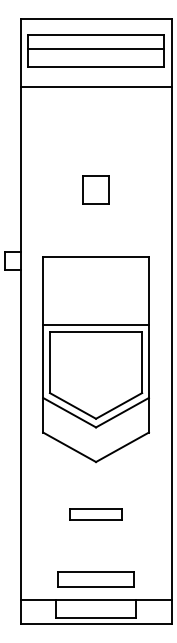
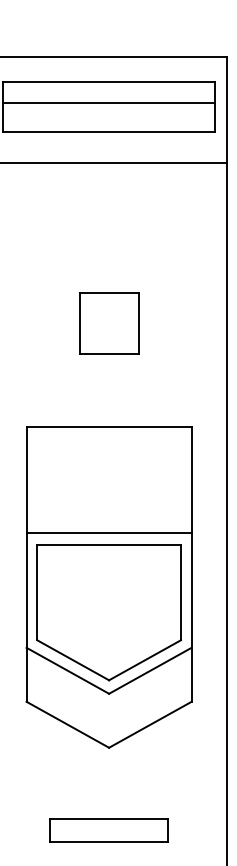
part: (95, 189) -> (108, 322), size x1.43
part: (95, 514) -> (108, 829), size x1.43

